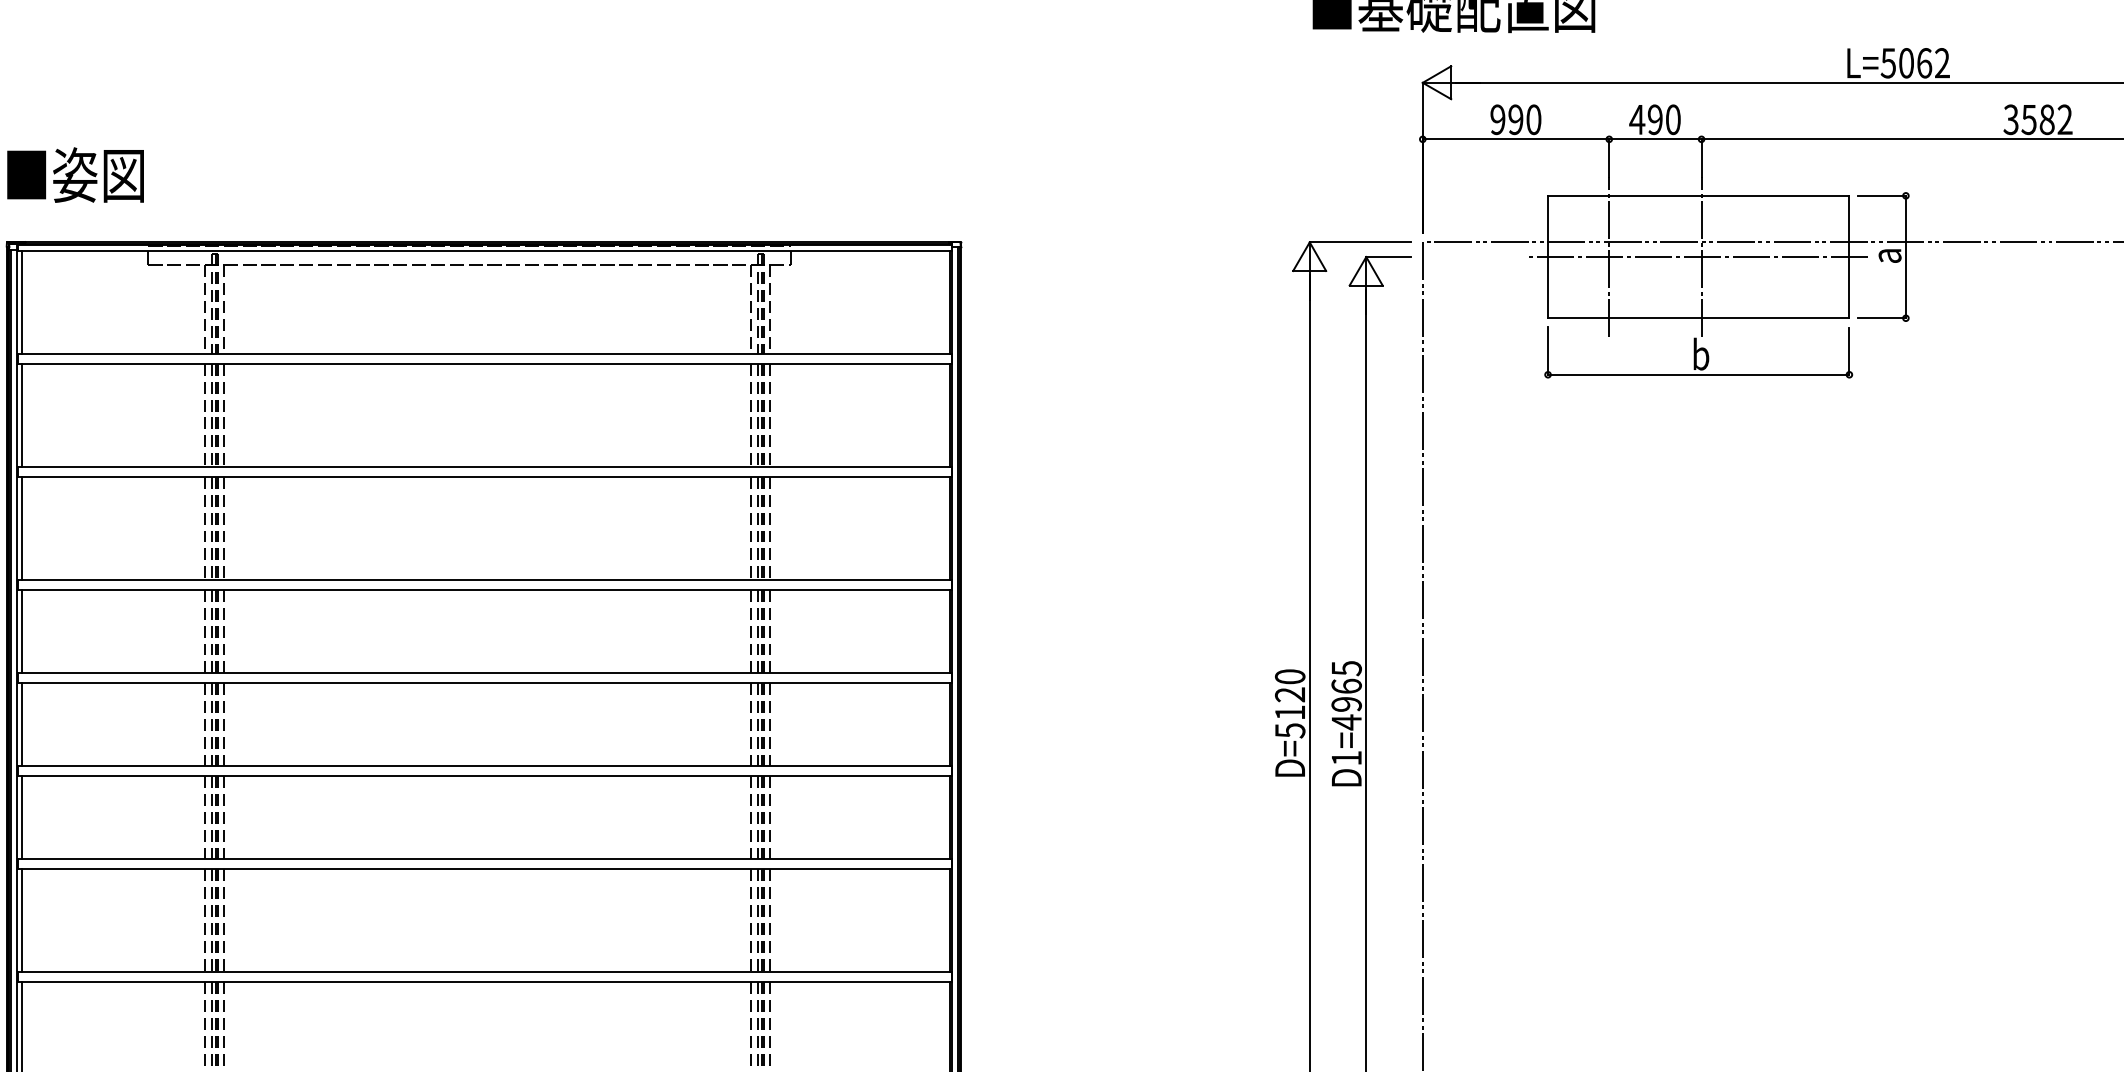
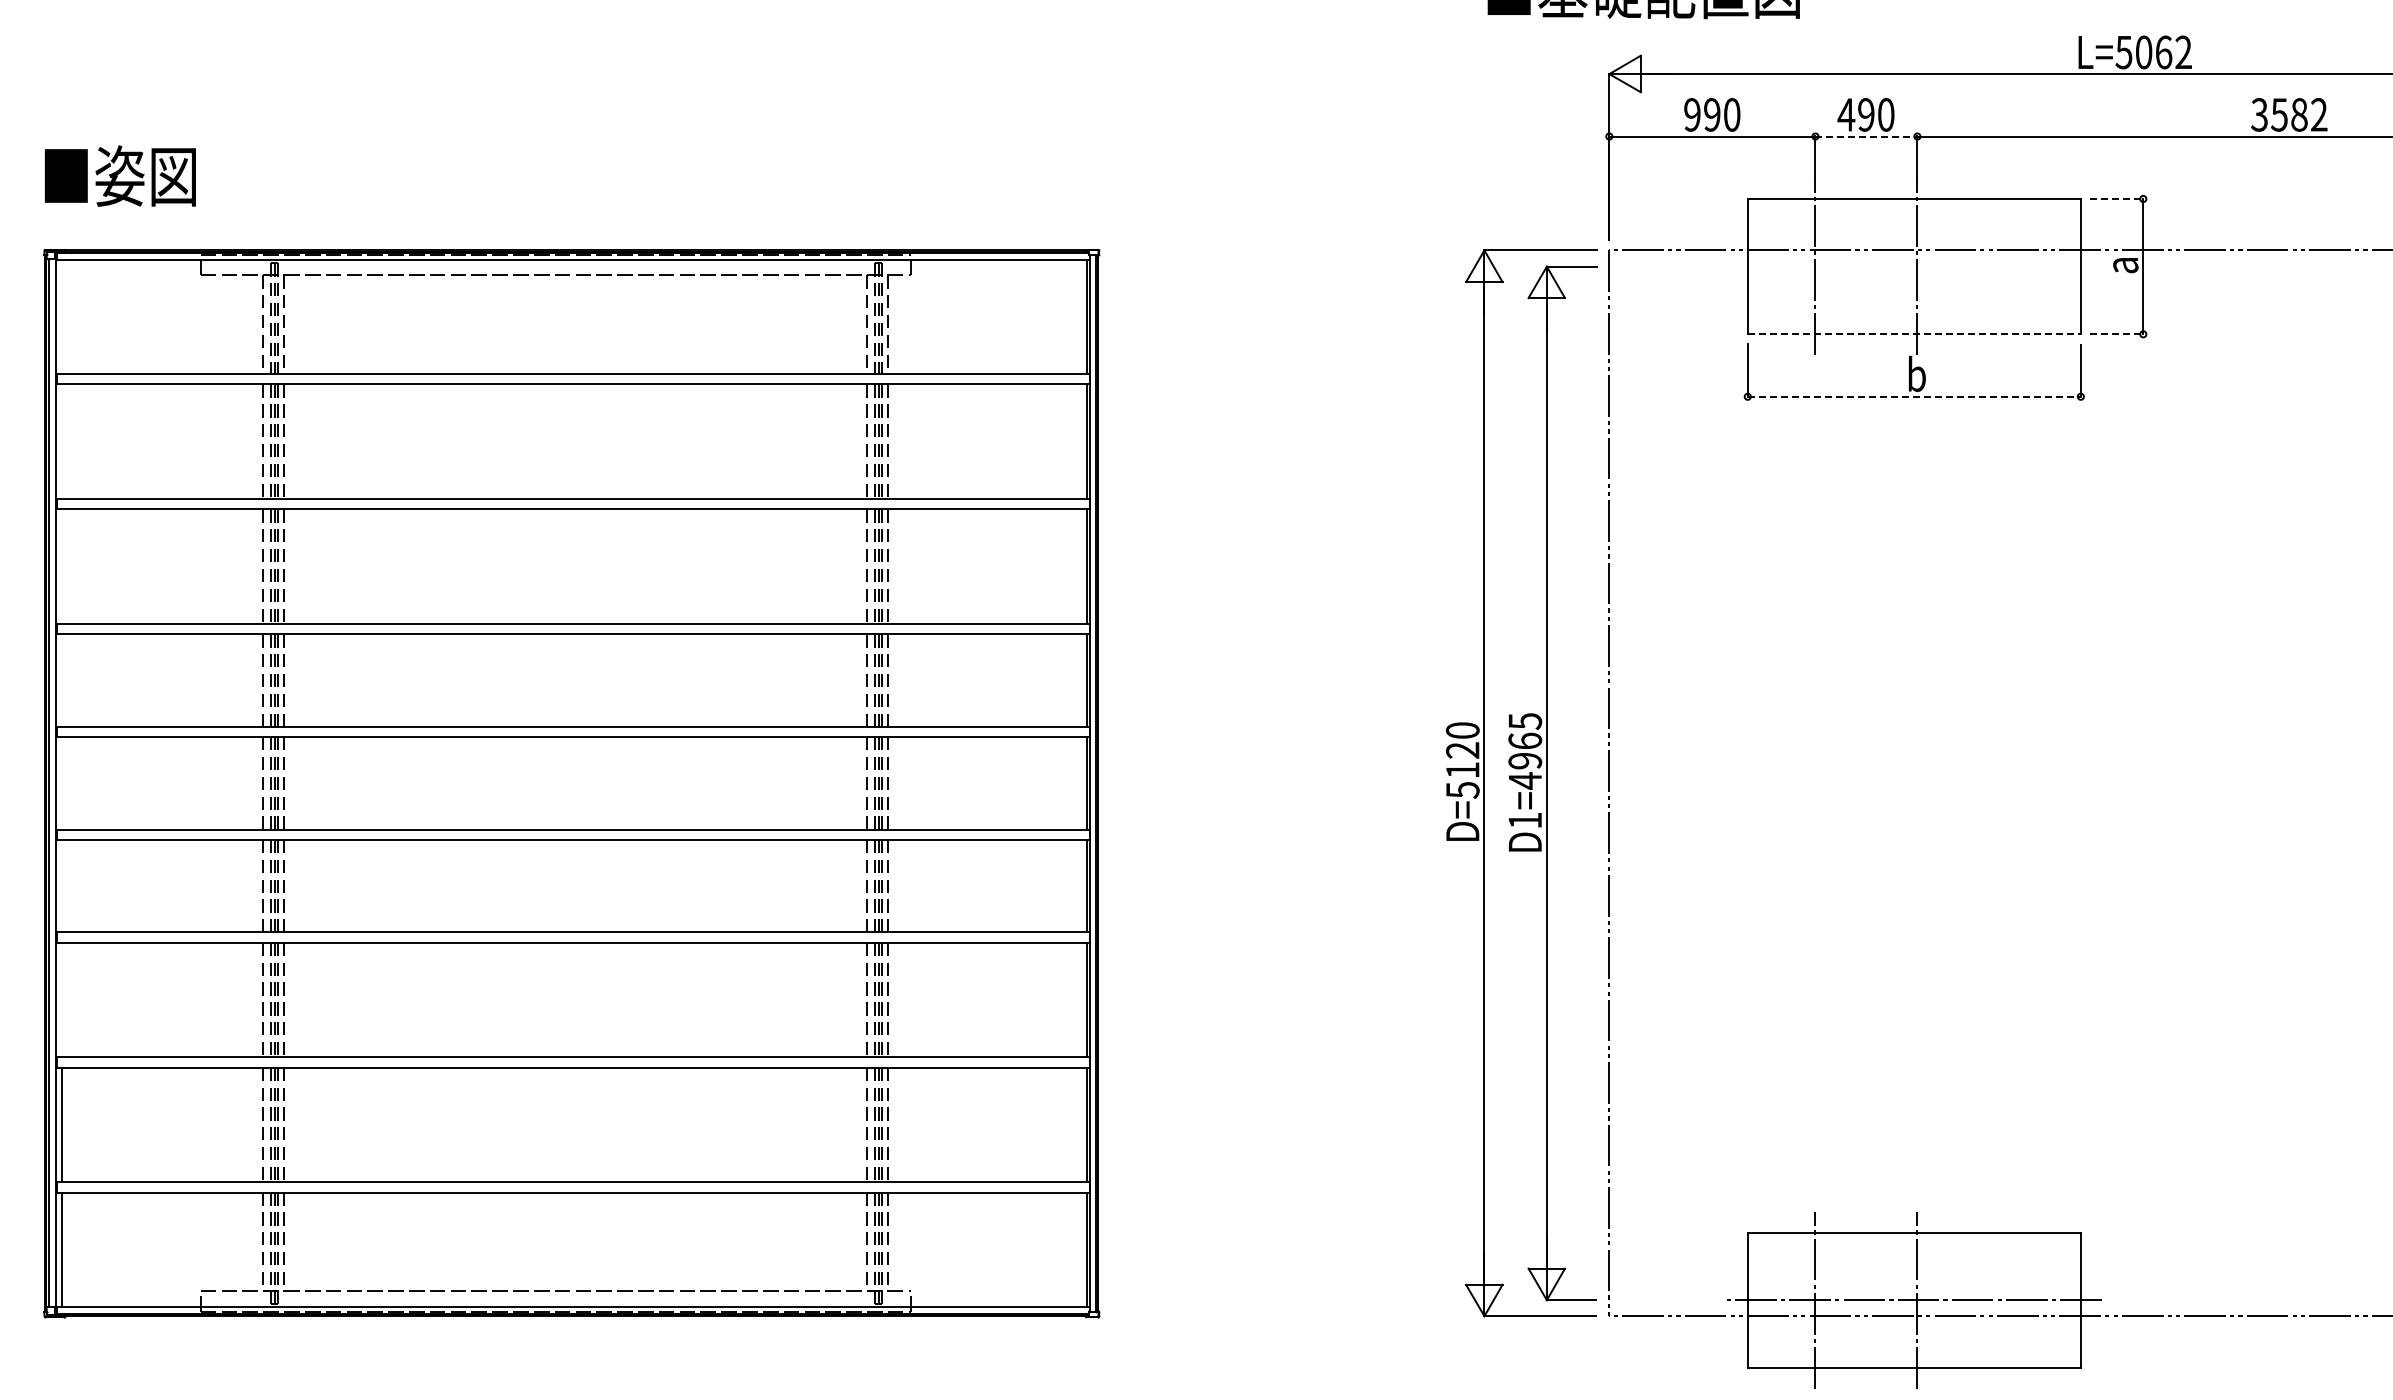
line: (1655, 139) -> (1866, 136), solid -> dashed
line: (1881, 196) -> (2116, 199), solid -> dashed
line: (1697, 256) -> (1913, 266), removed
line: (22, 302) -> (61, 316), removed
line: (1698, 318) -> (1914, 334), solid -> dashed
line: (1881, 318) -> (2116, 334), solid -> dashed
line: (1698, 374) -> (1914, 396), solid -> dashed
line: (22, 415) -> (61, 441), removed
line: (22, 528) -> (61, 566), removed
line: (22, 631) -> (61, 680), removed
line: (22, 724) -> (61, 783), removed
line: (22, 816) -> (61, 885), removed
line: (22, 920) -> (61, 999), removed

